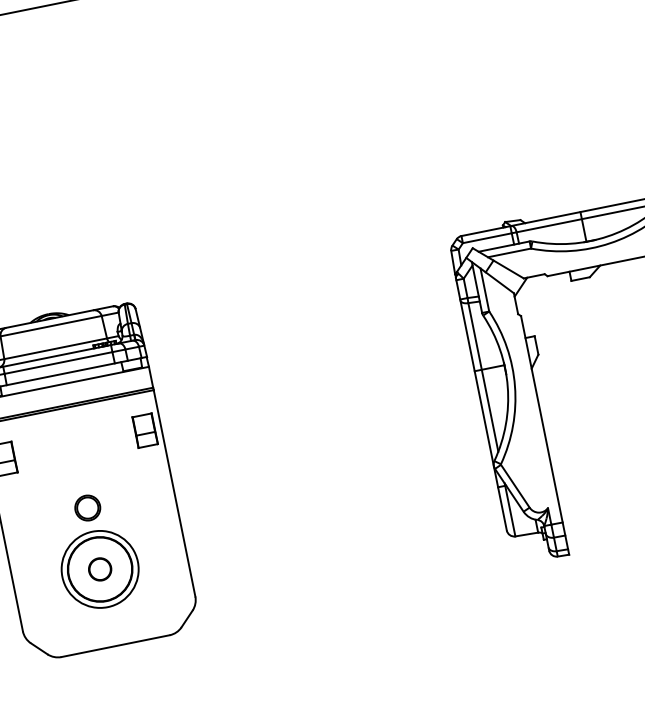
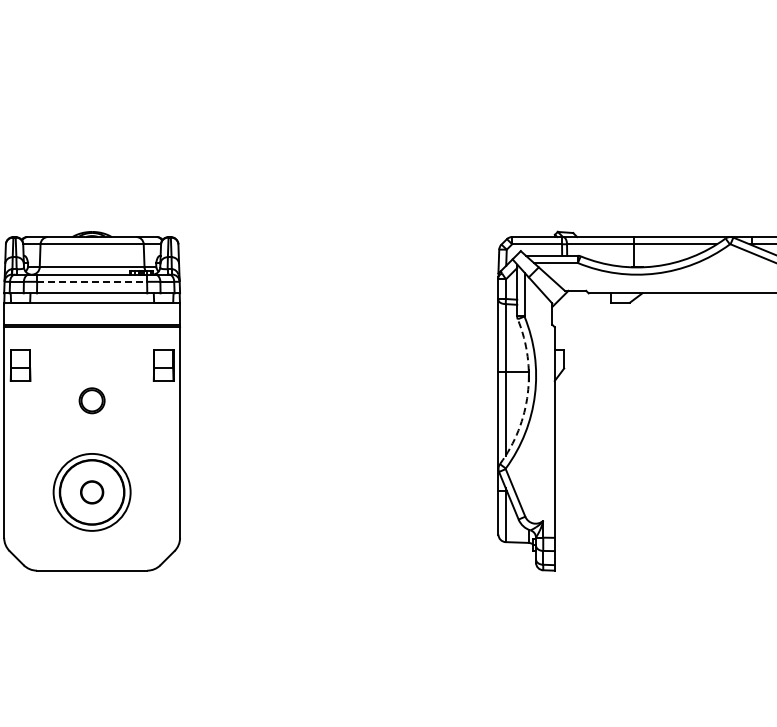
line: (58, 362) -> (92, 281), solid -> dashed
arc: (507, 387) -> (527, 394), solid -> dashed
part: (87, 507) -> (91, 400), moved

